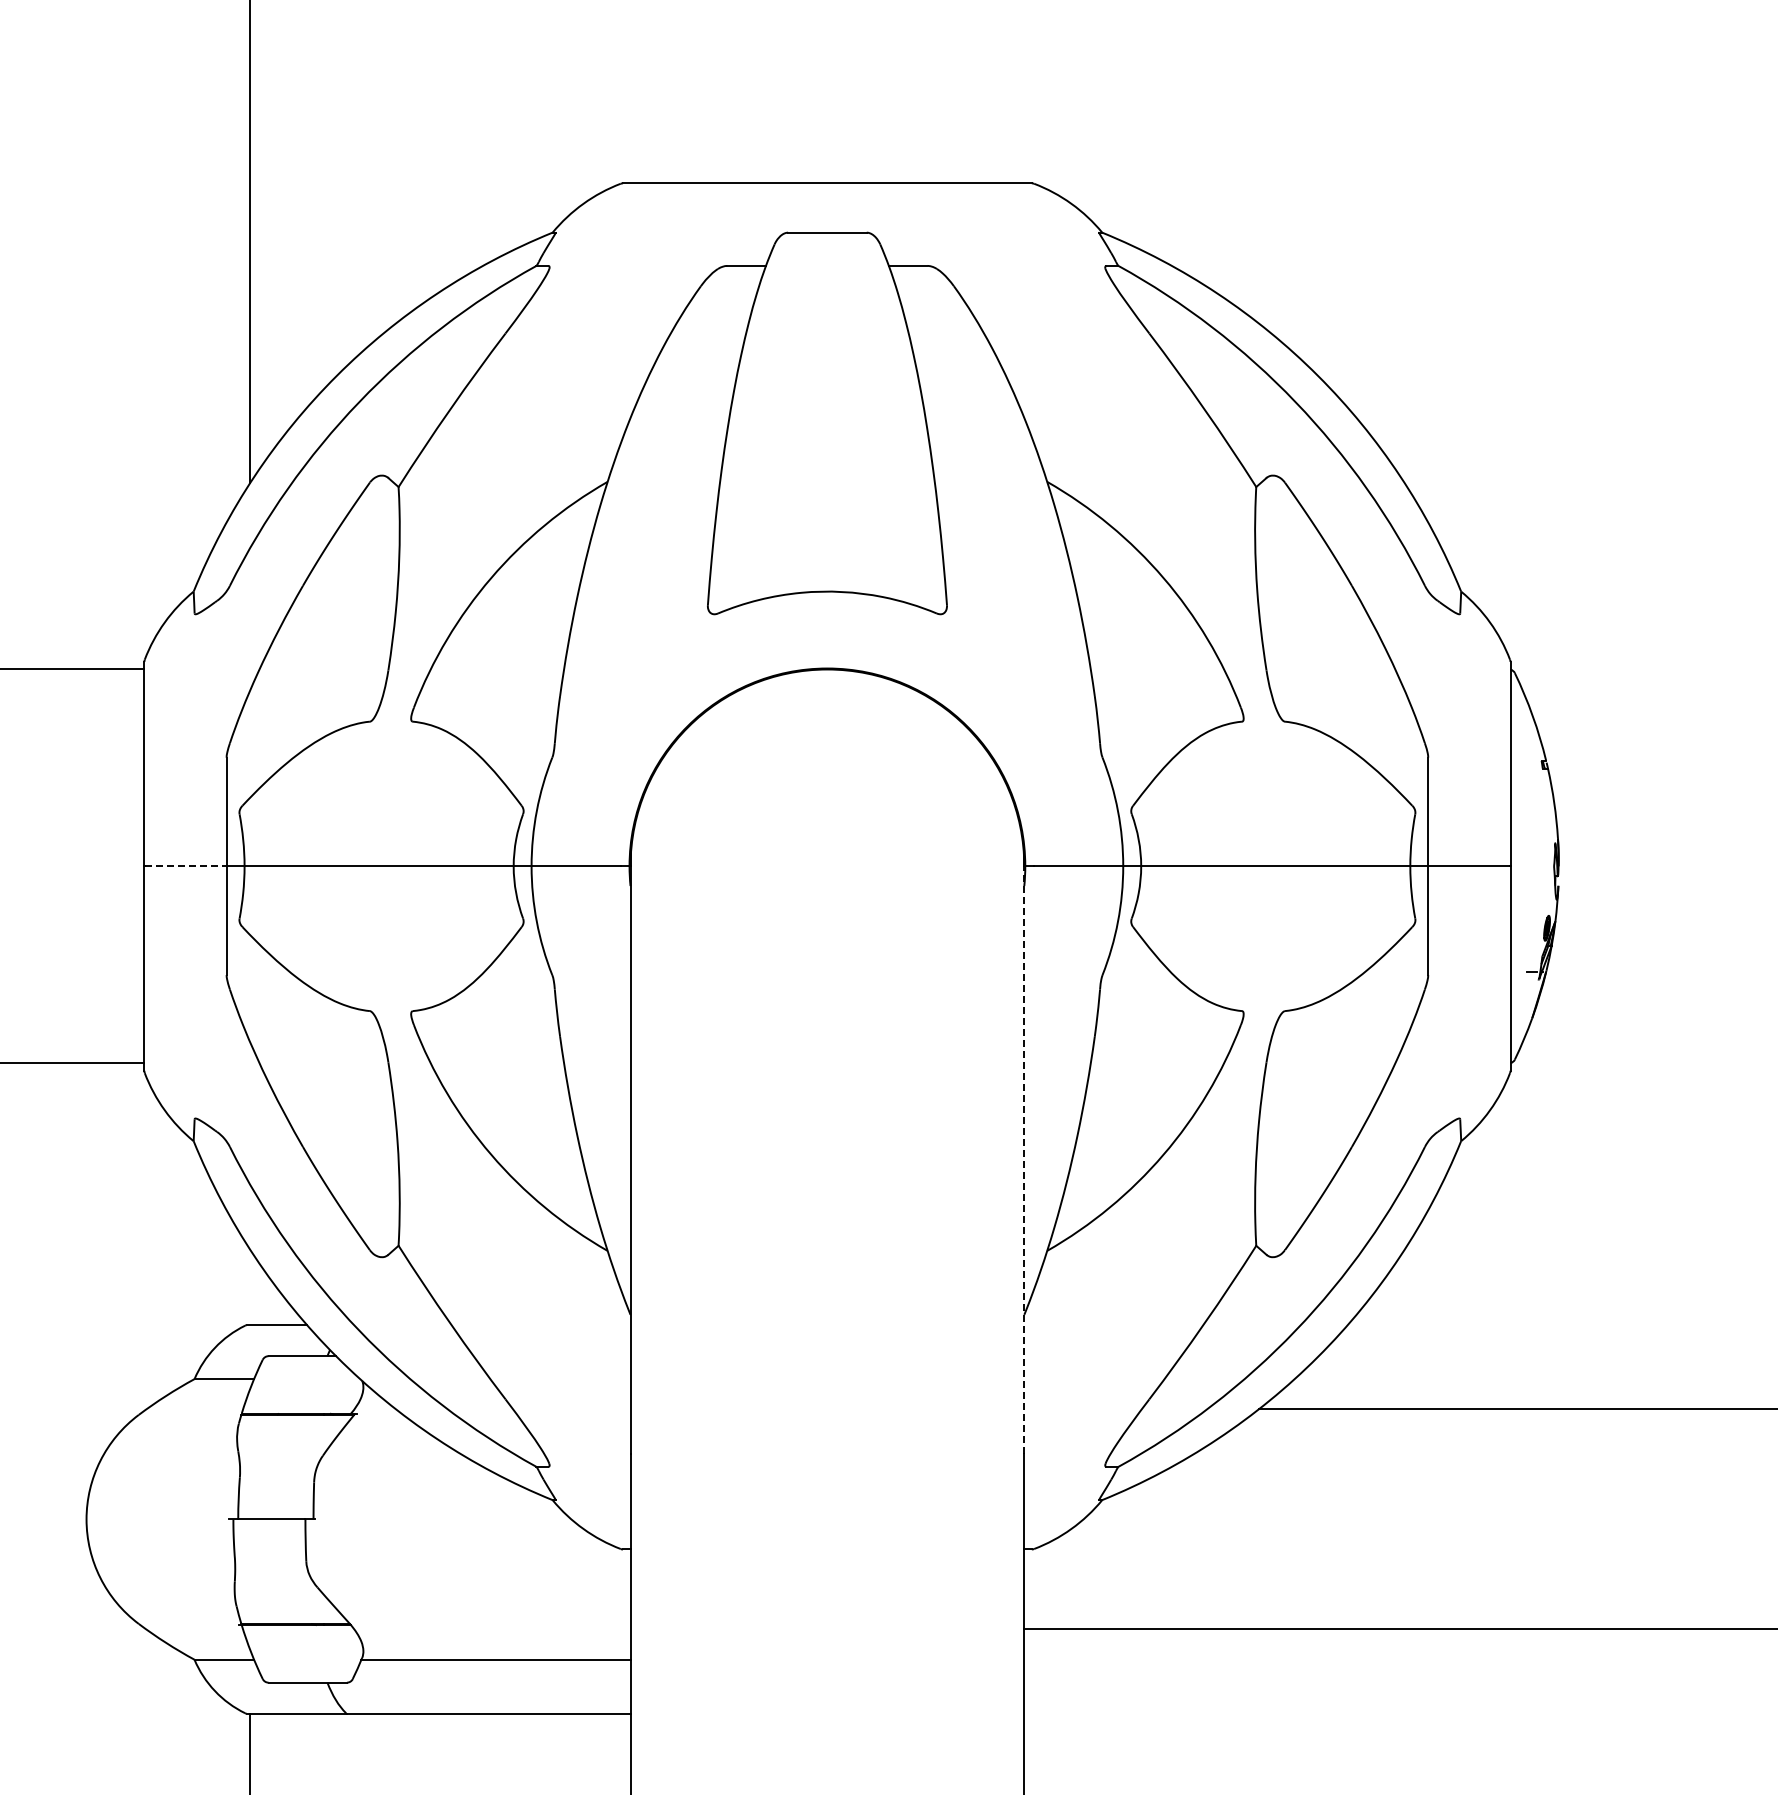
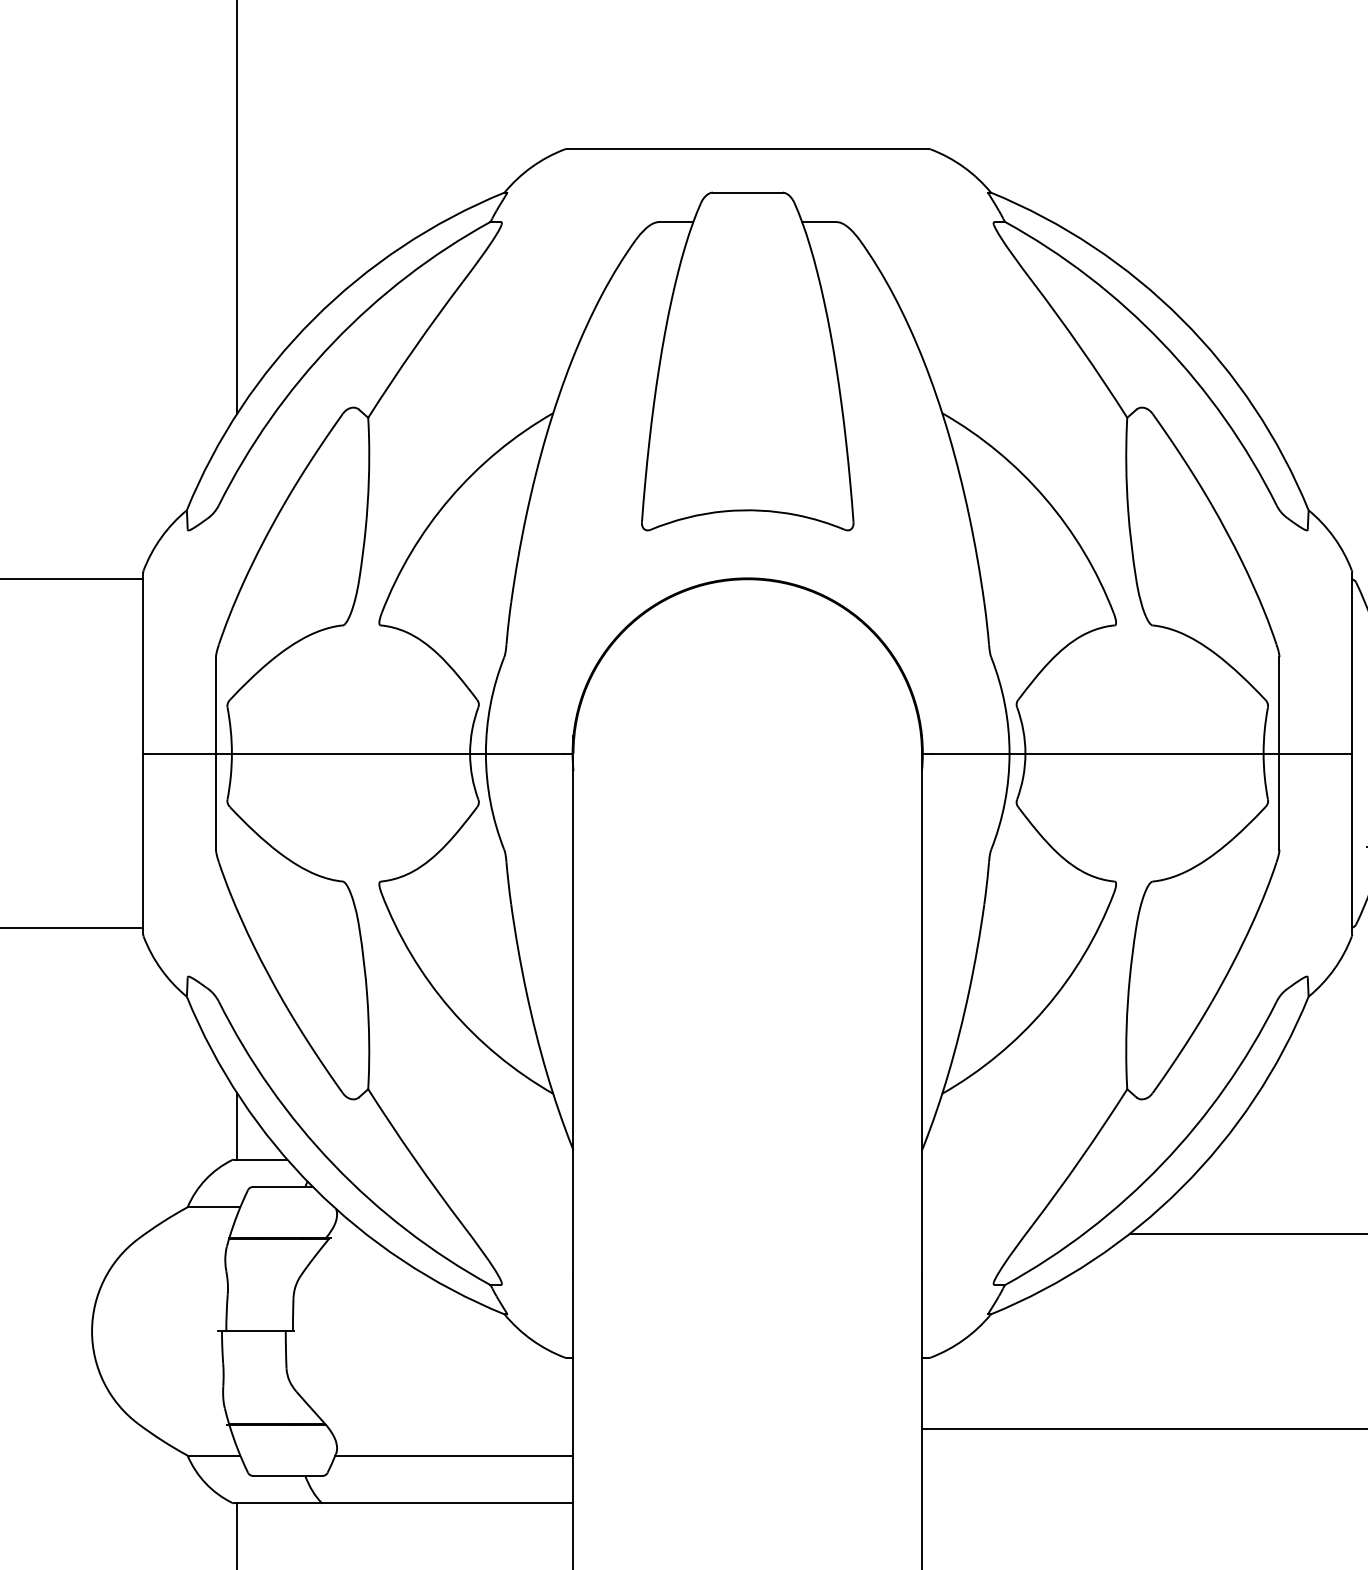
line: (185, 866) -> (179, 753), dashed -> solid
line: (1024, 1160) -> (922, 1013), dashed -> solid
line: (250, 1287) -> (237, 1126), added

